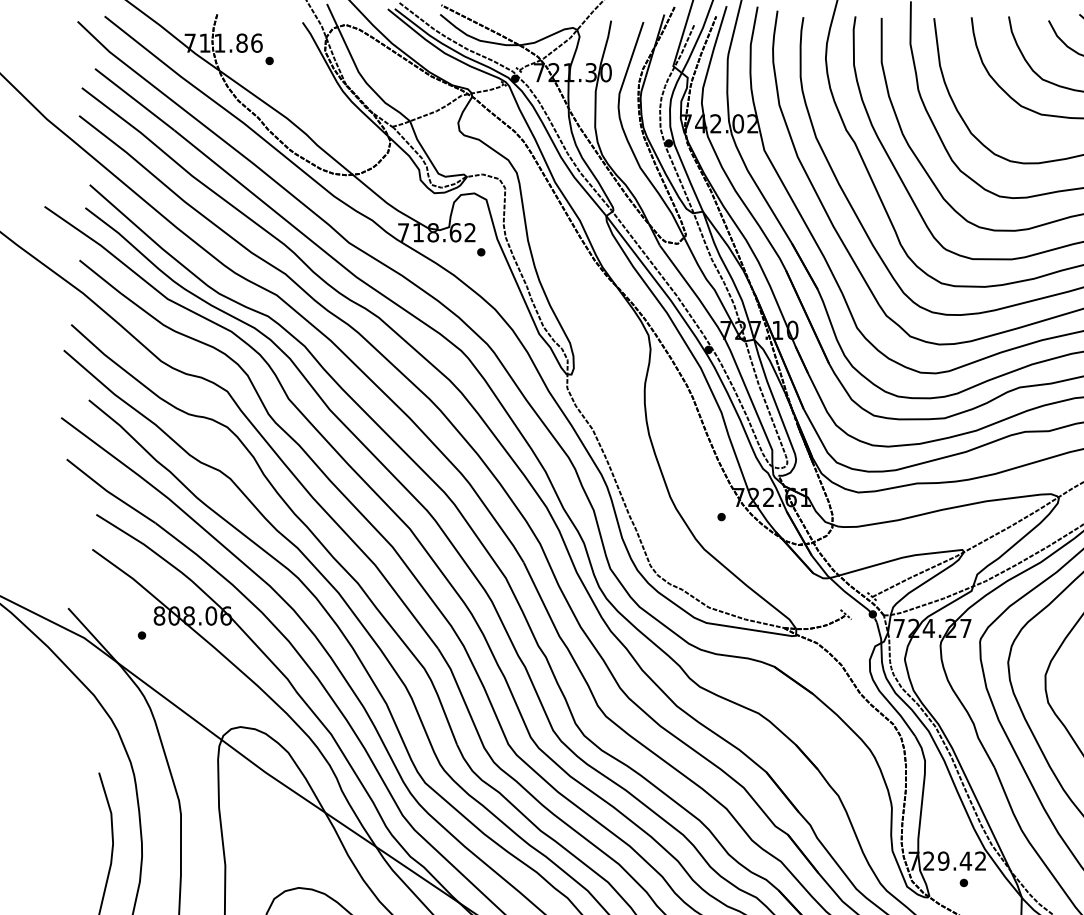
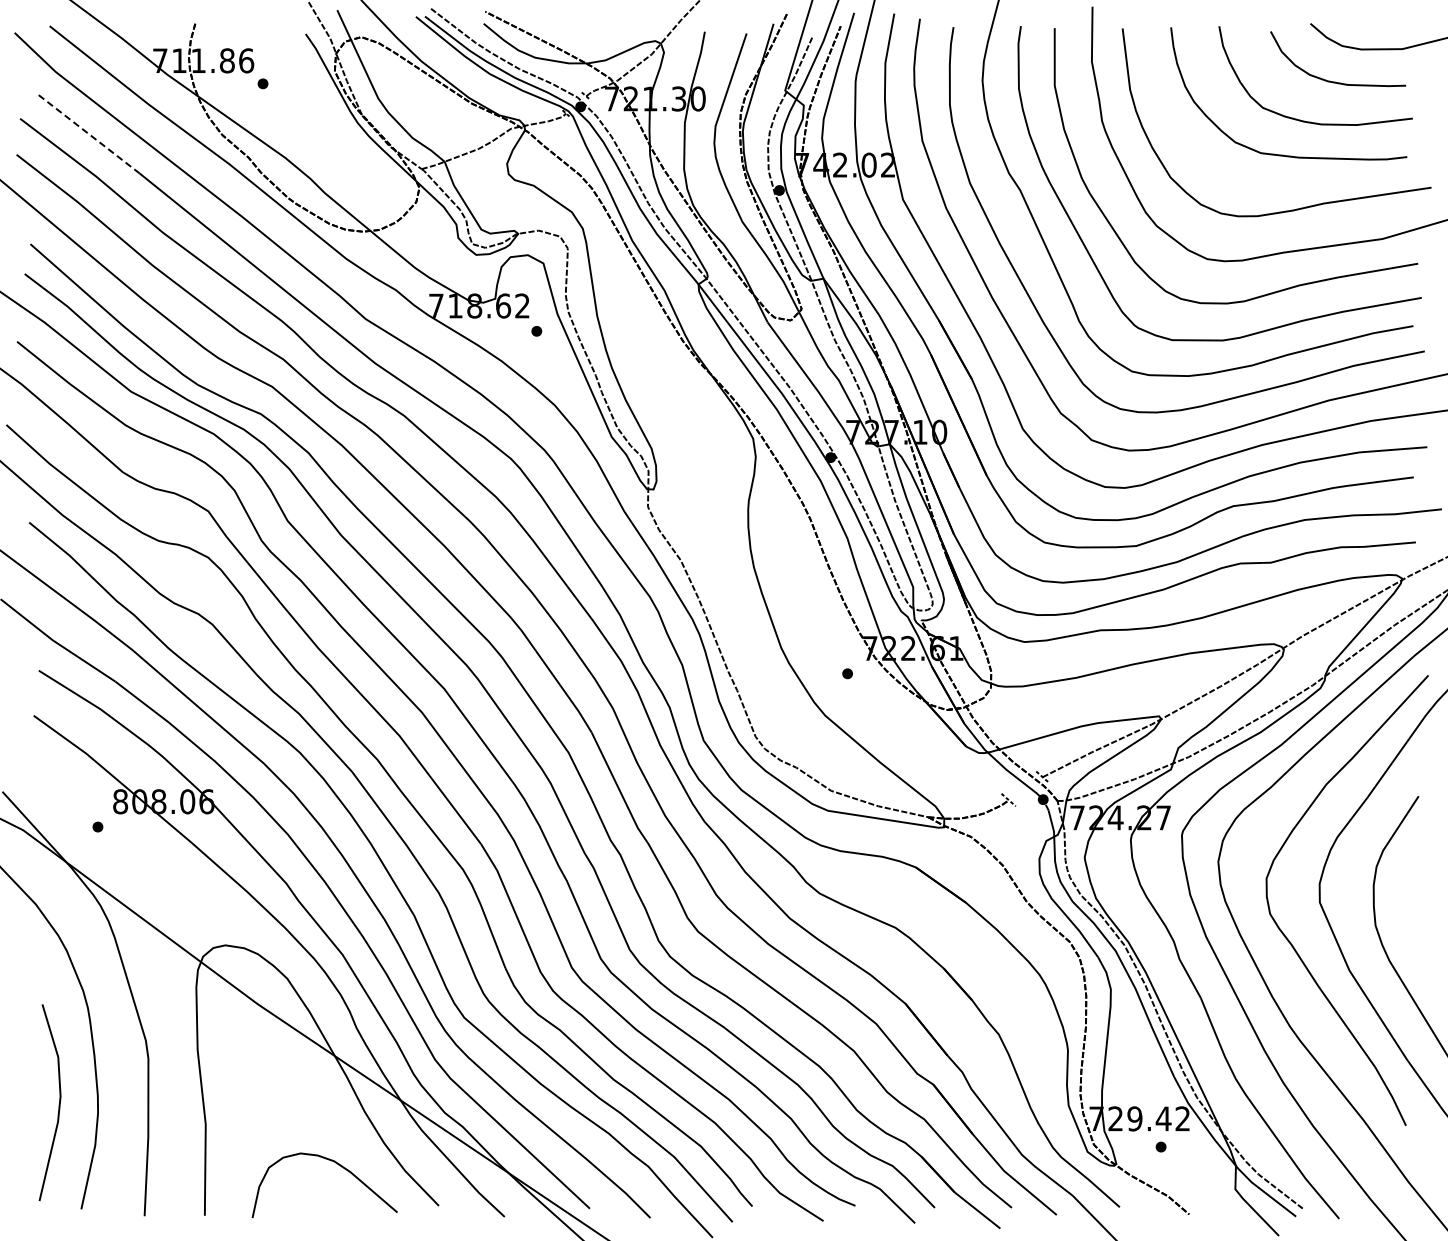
line: (134, 99) -> (88, 133), solid -> dashed

